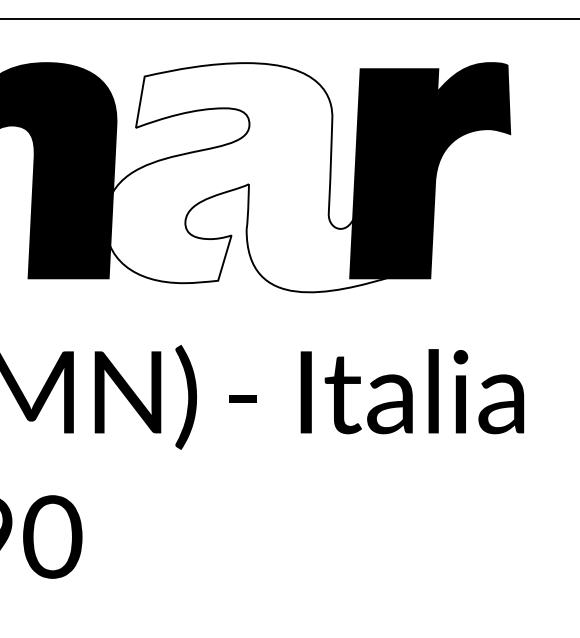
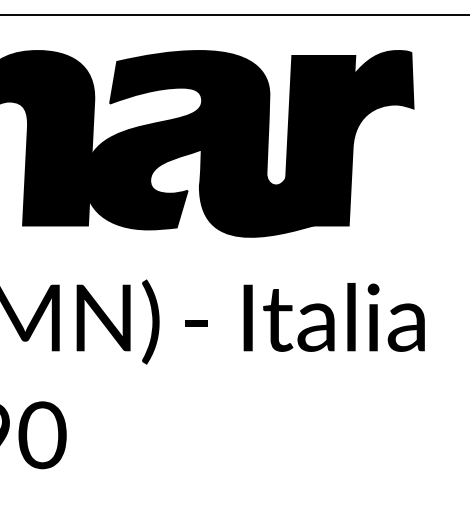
fill: (249, 177) -> (202, 143), added

